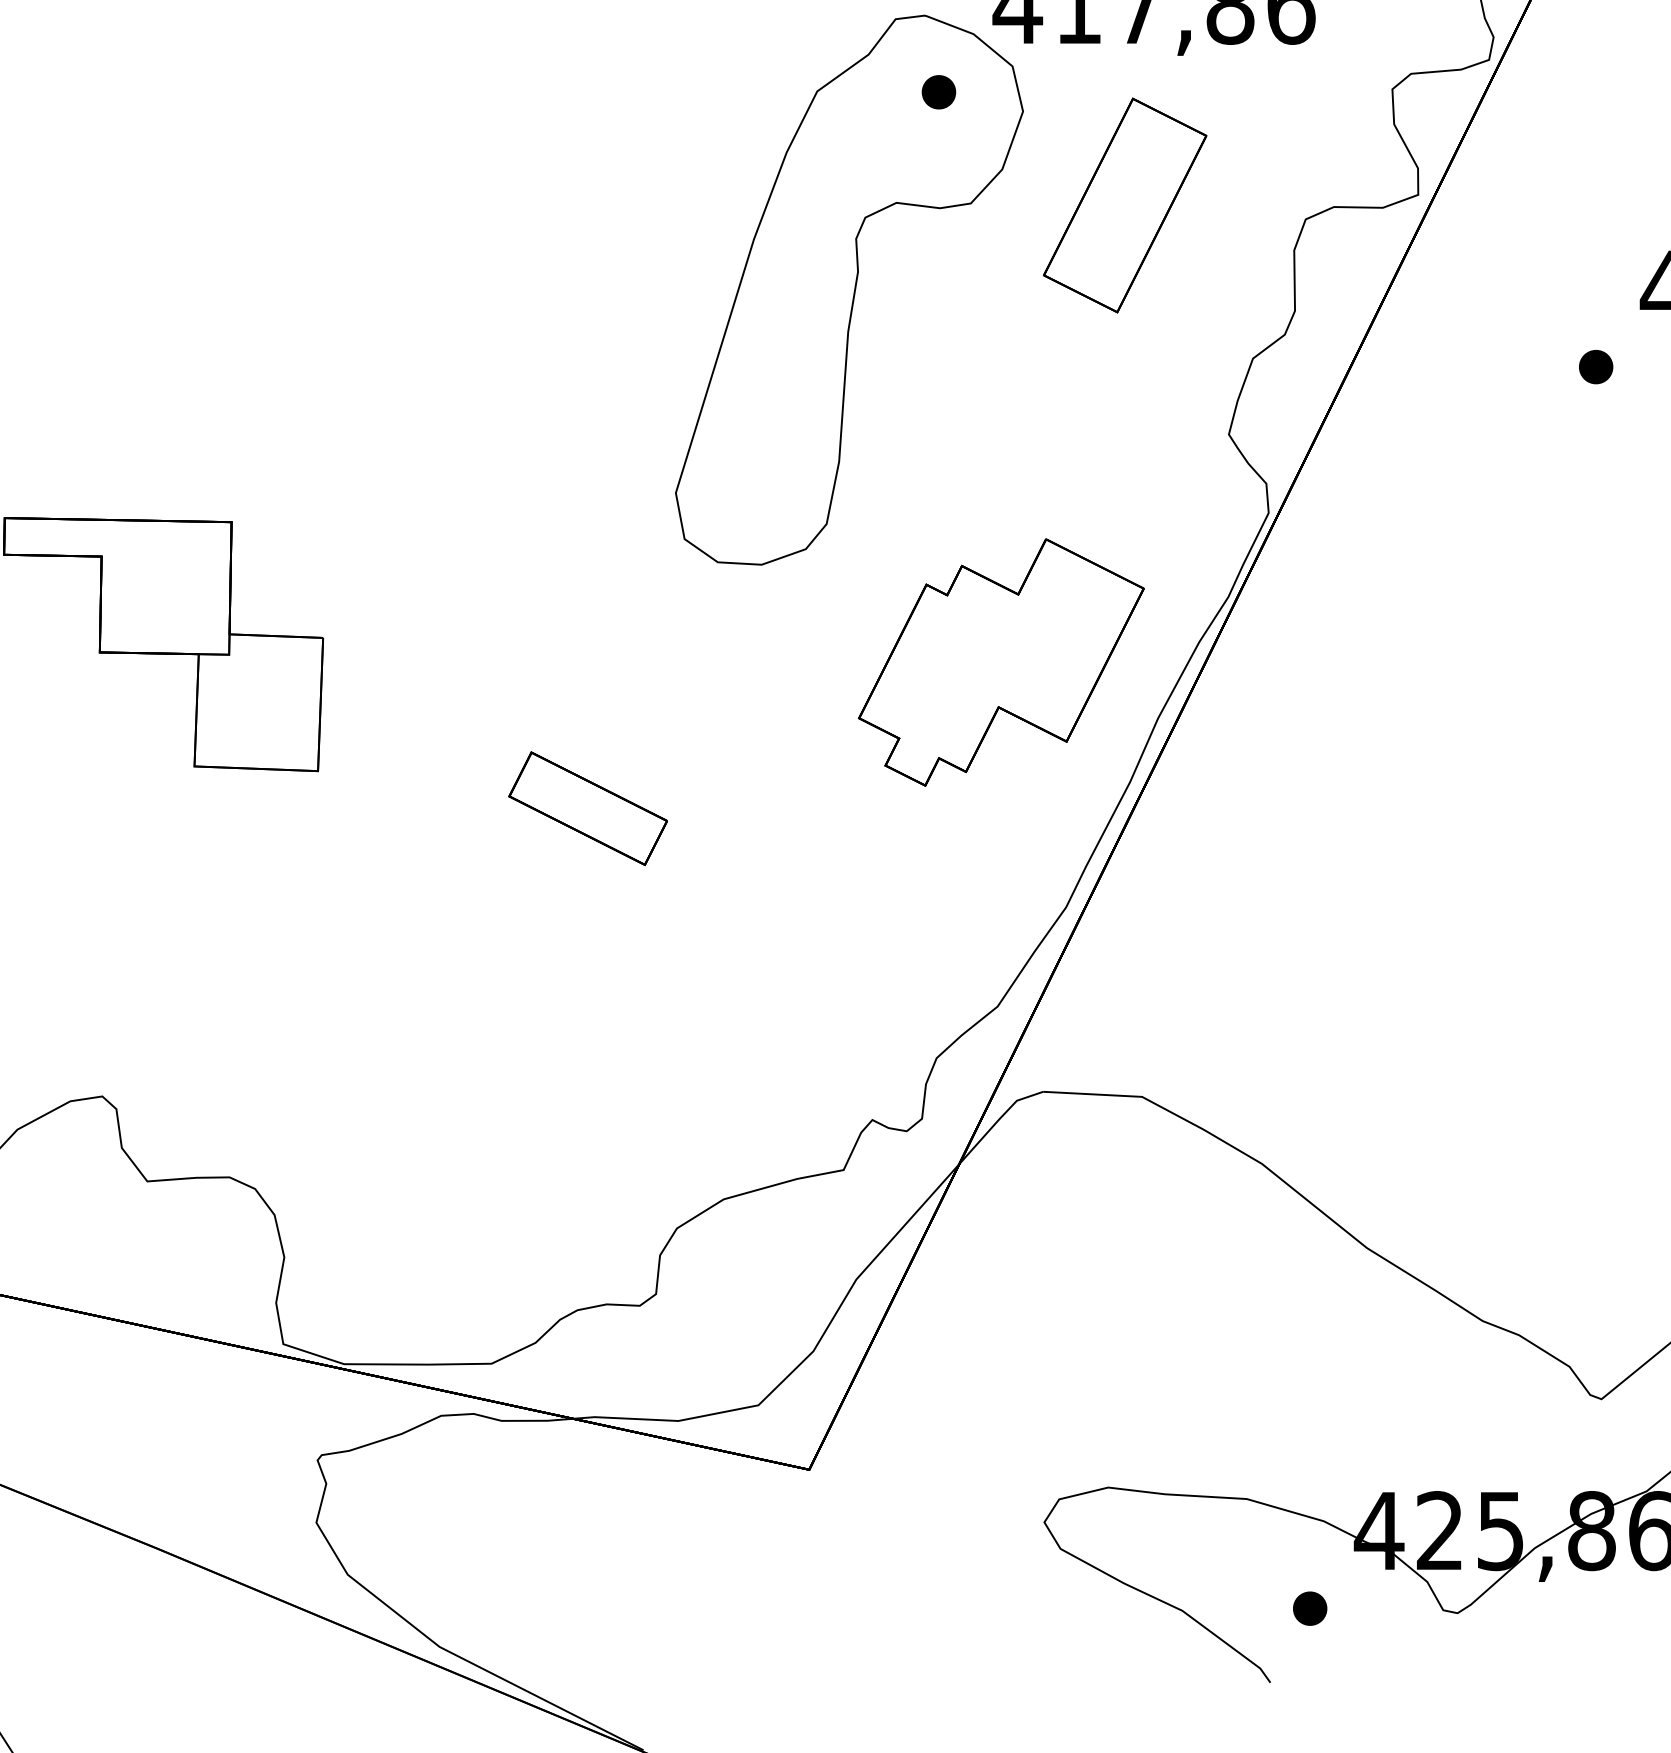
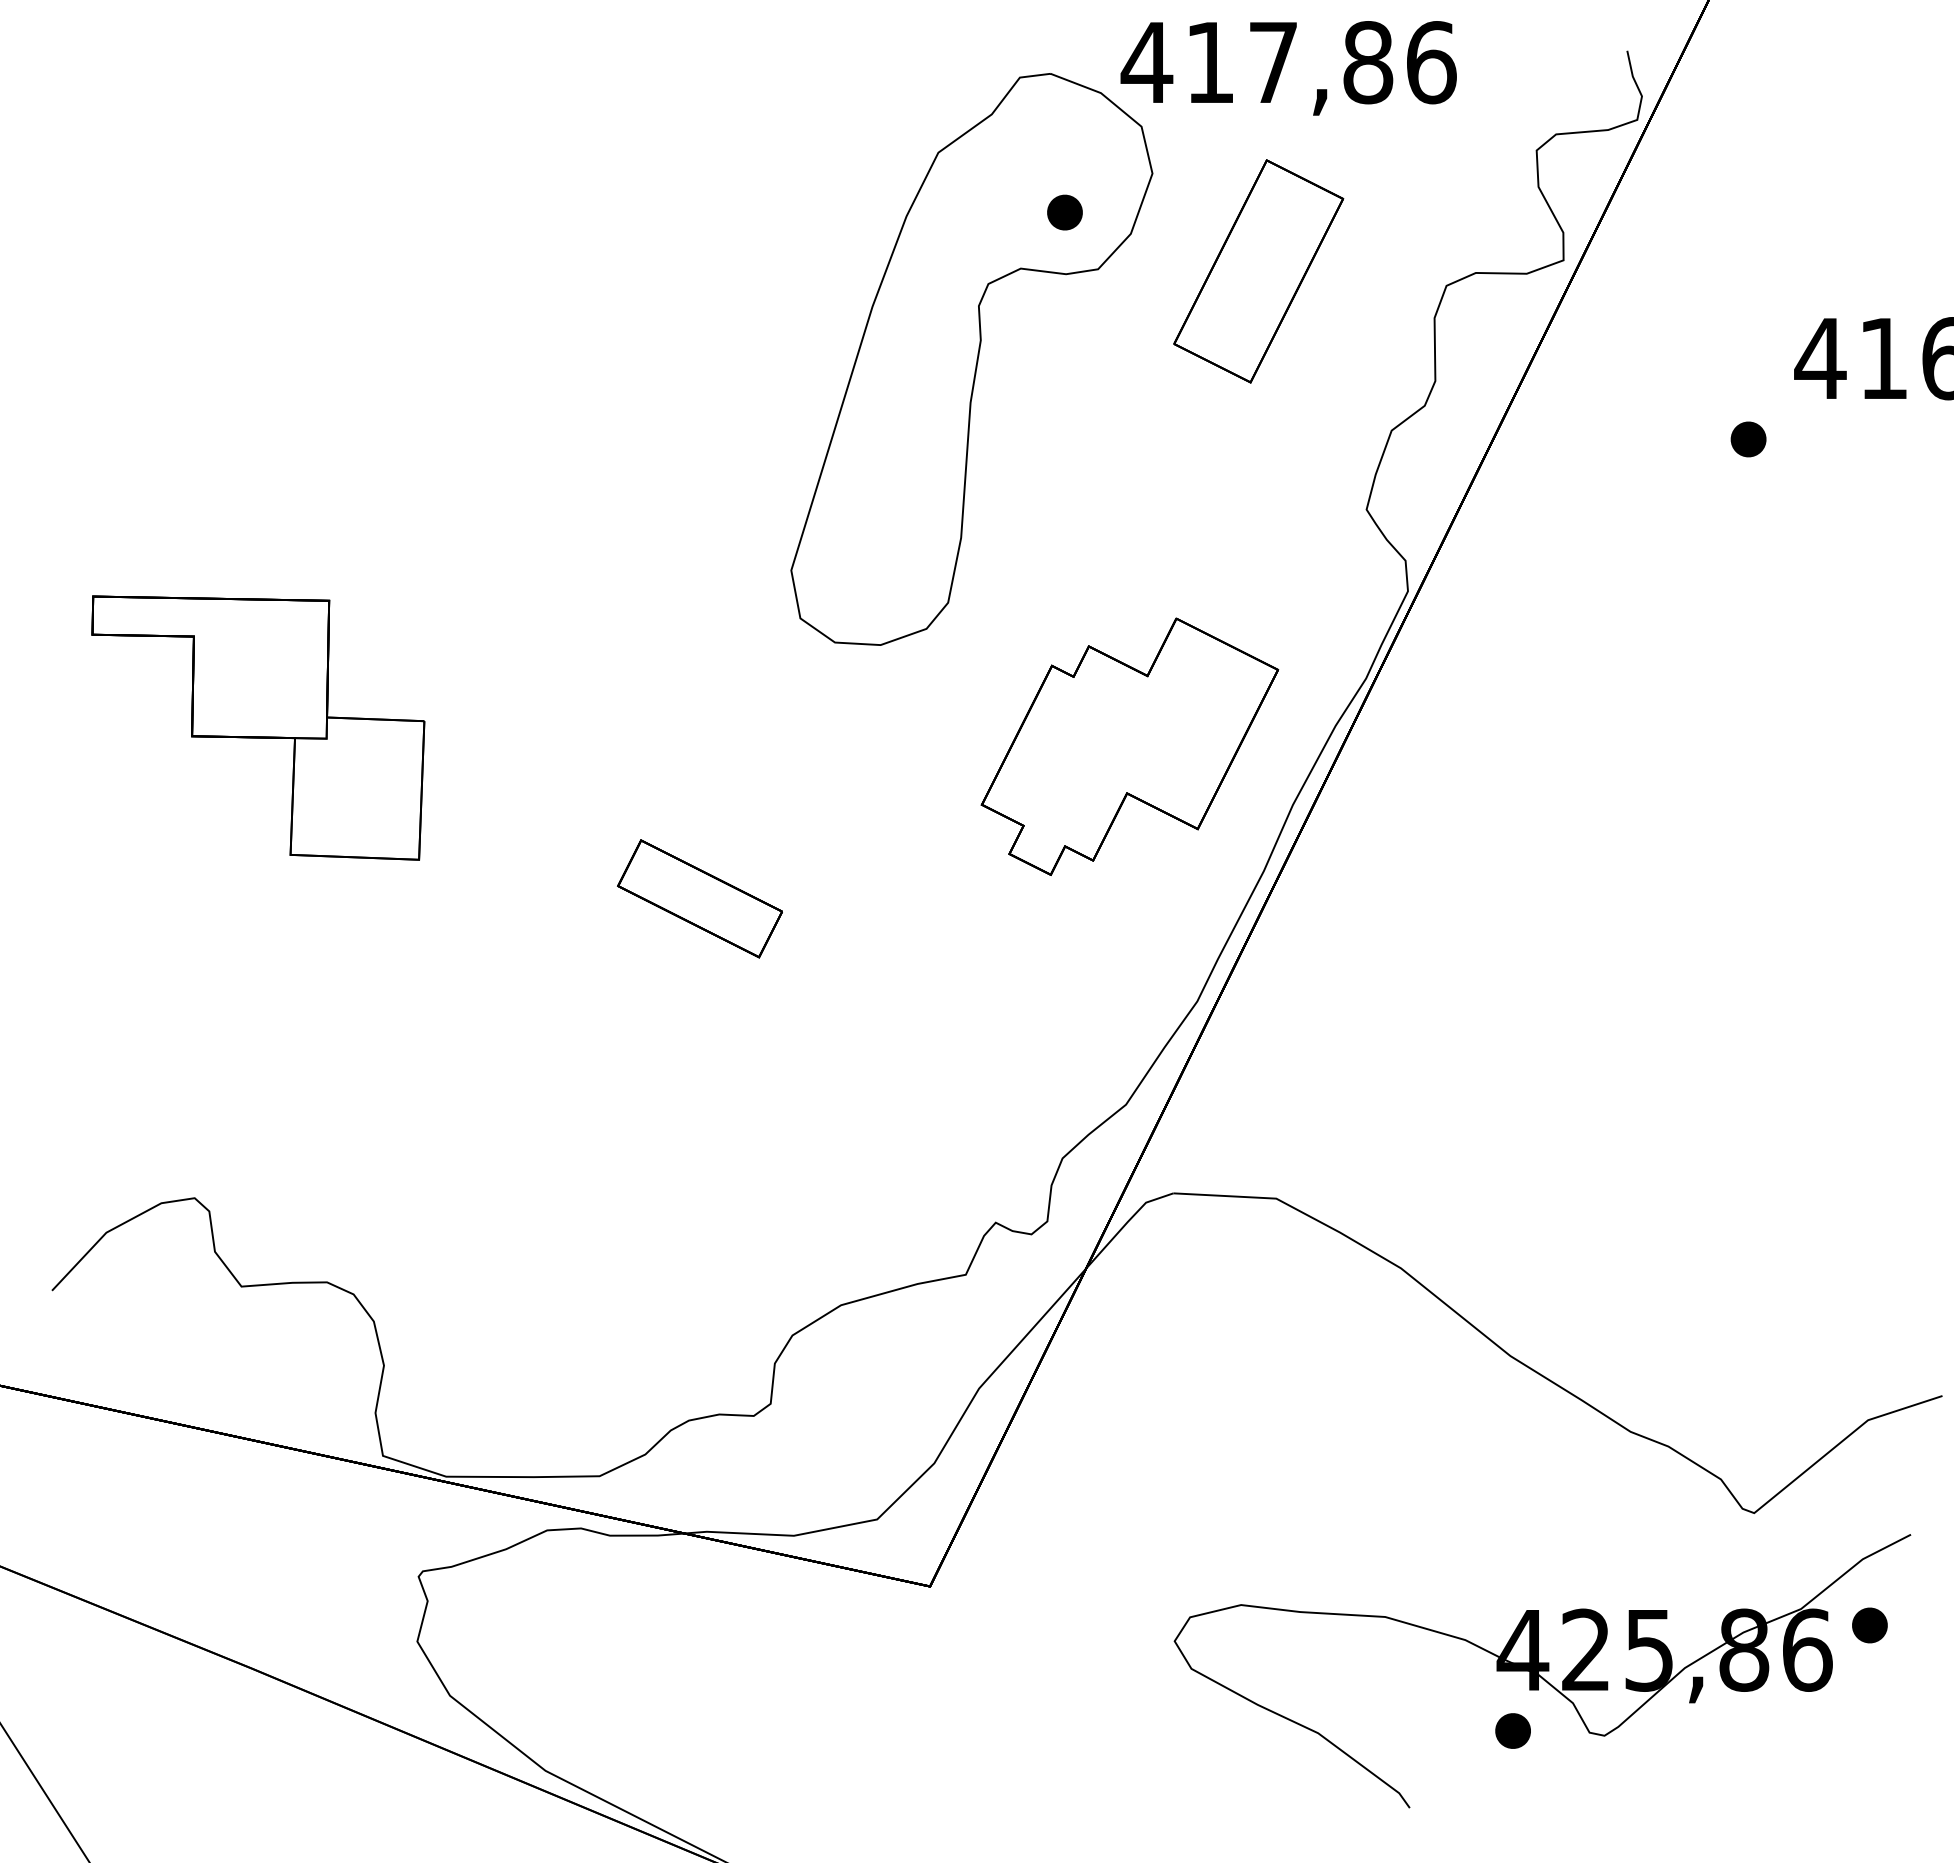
part: (938, 92) -> (1064, 212), moved
part: (1309, 1608) -> (1512, 1730), moved

